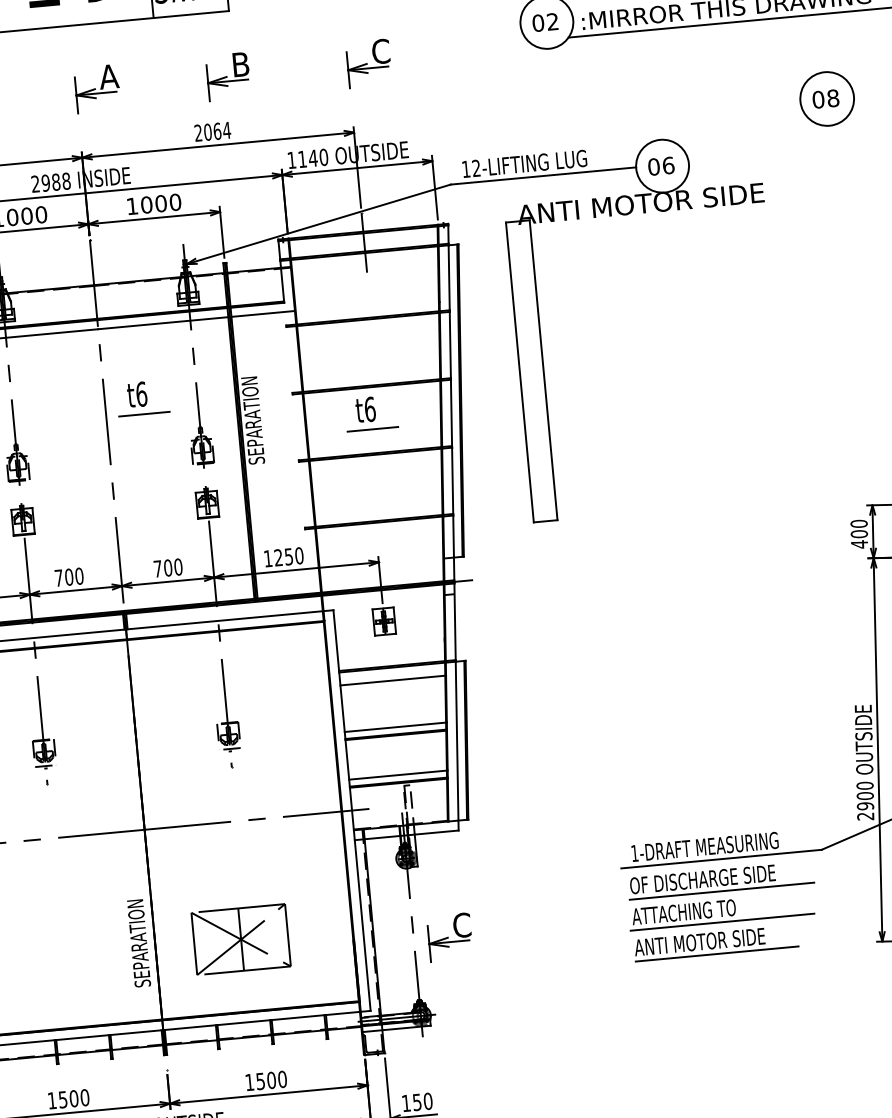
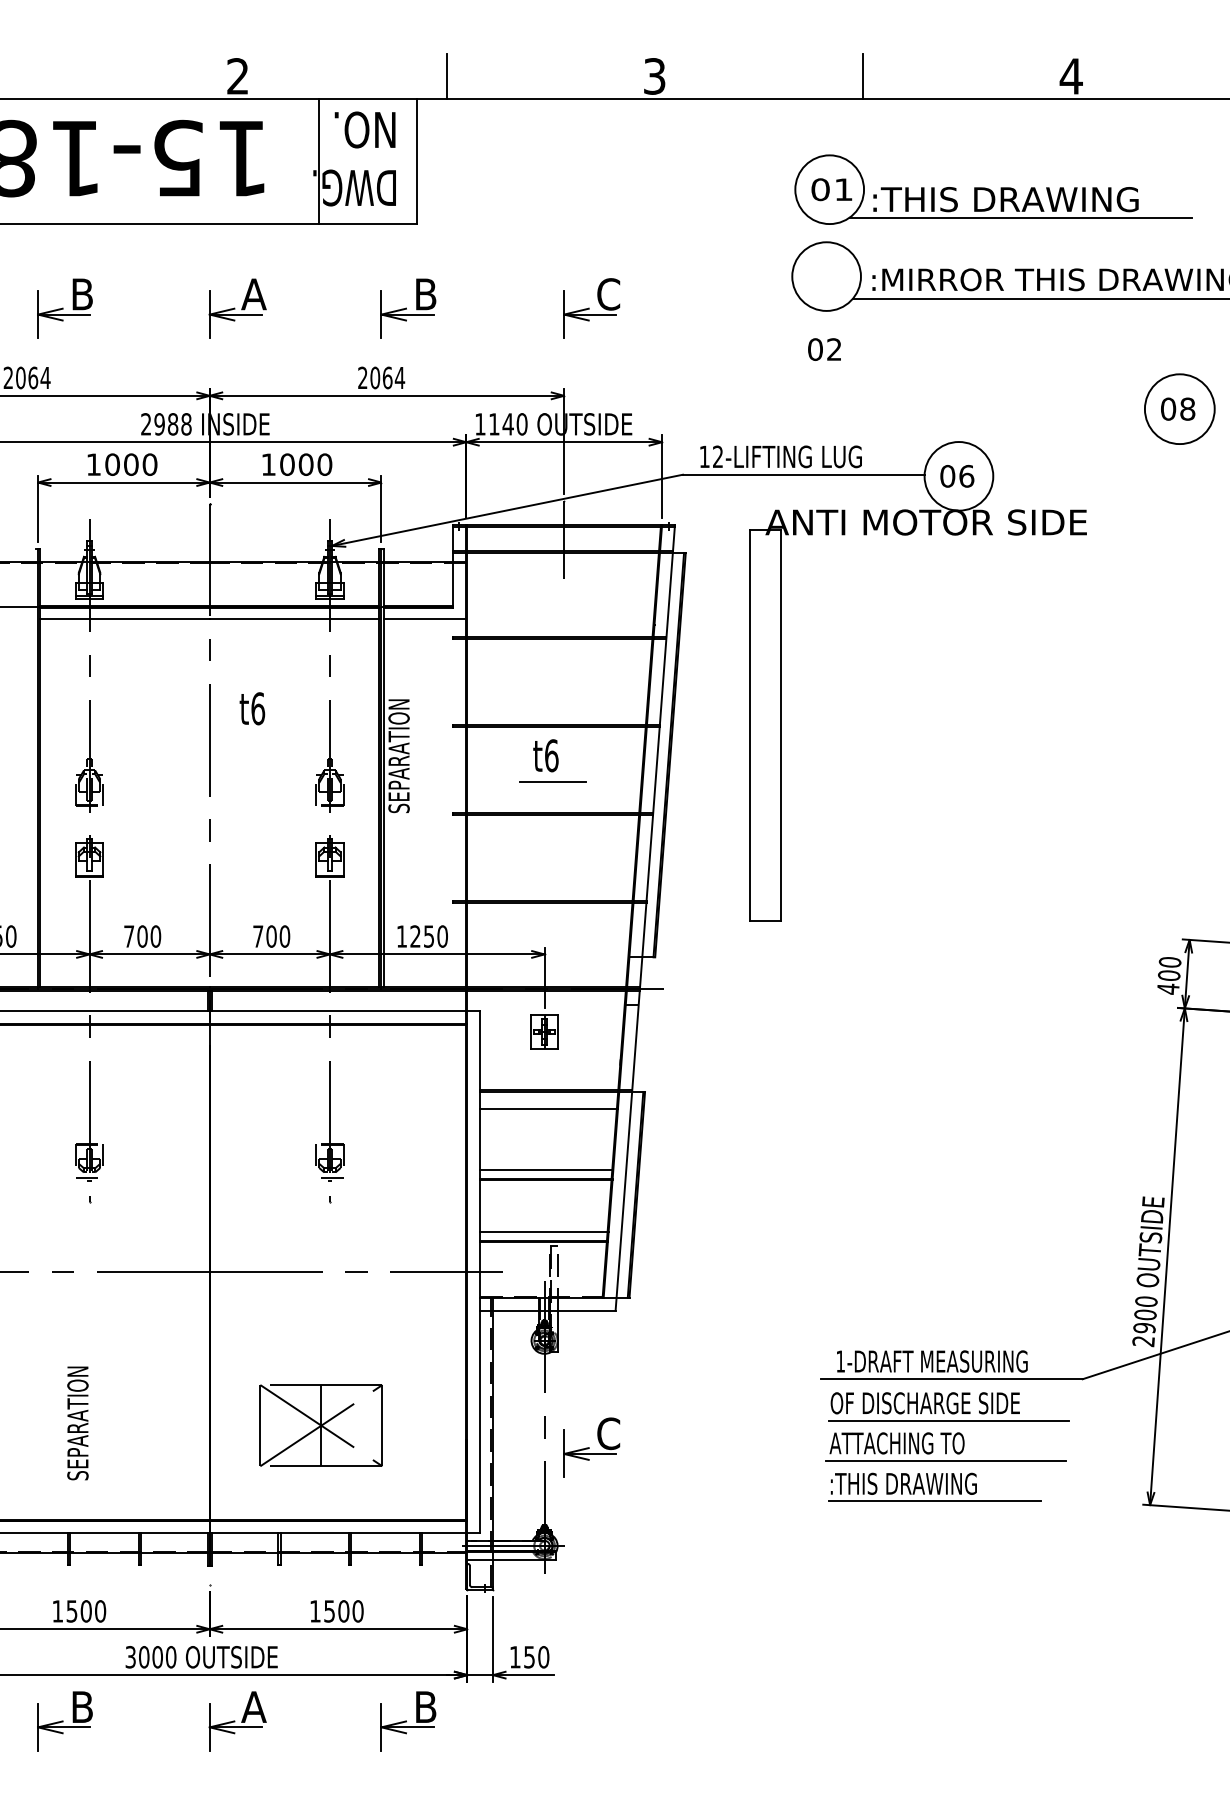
text: (545, 22) -> (824, 349), moved
line: (144, 413) -> (259, 734), removed
text: (699, 941) -> (913, 1483), ANTI MOTOR SIDE -> :THIS DRAWING
text: (138, 943) -> (77, 1423), moved

